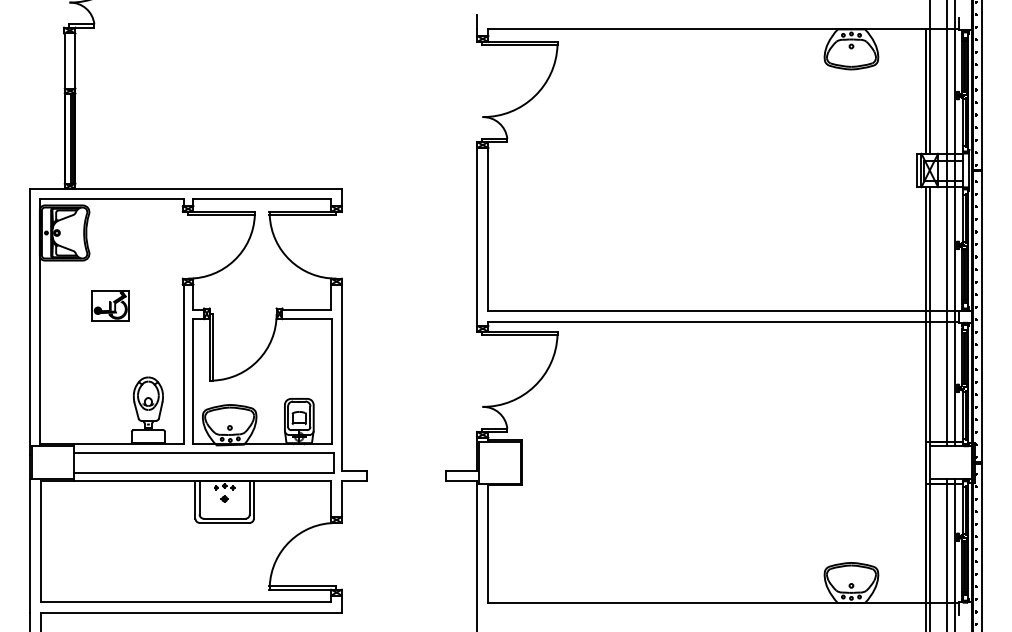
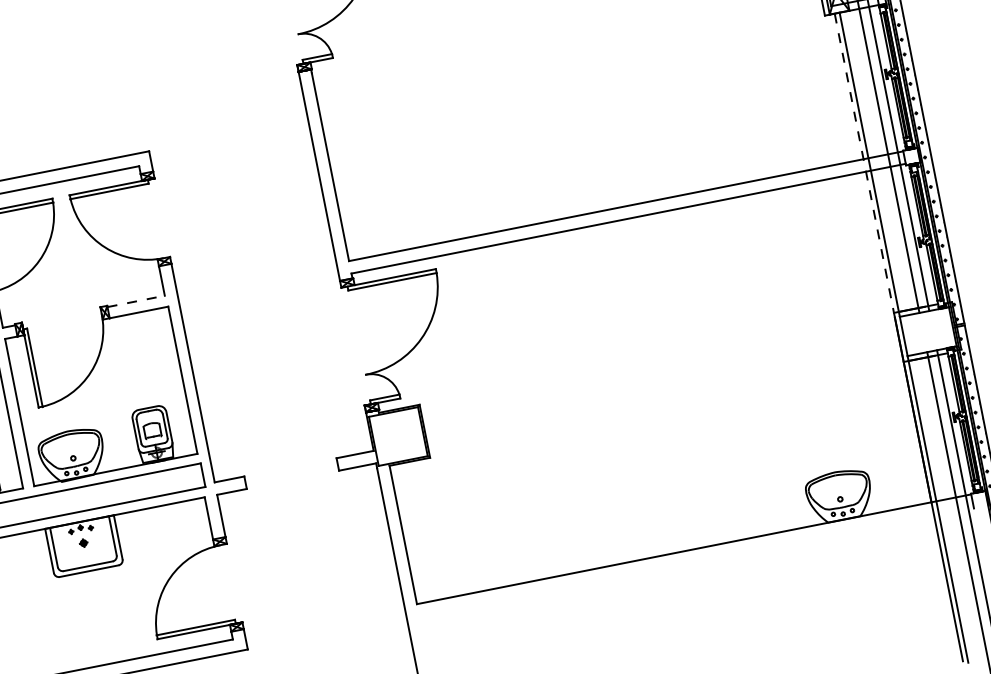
line: (307, 309) -> (136, 301), solid -> dashed
line: (925, 316) -> (864, 165), solid -> dashed

